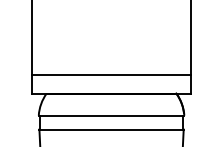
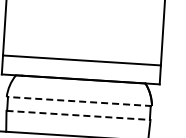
line: (111, 115) -> (79, 101), solid -> dashed
line: (112, 129) -> (79, 115), solid -> dashed

